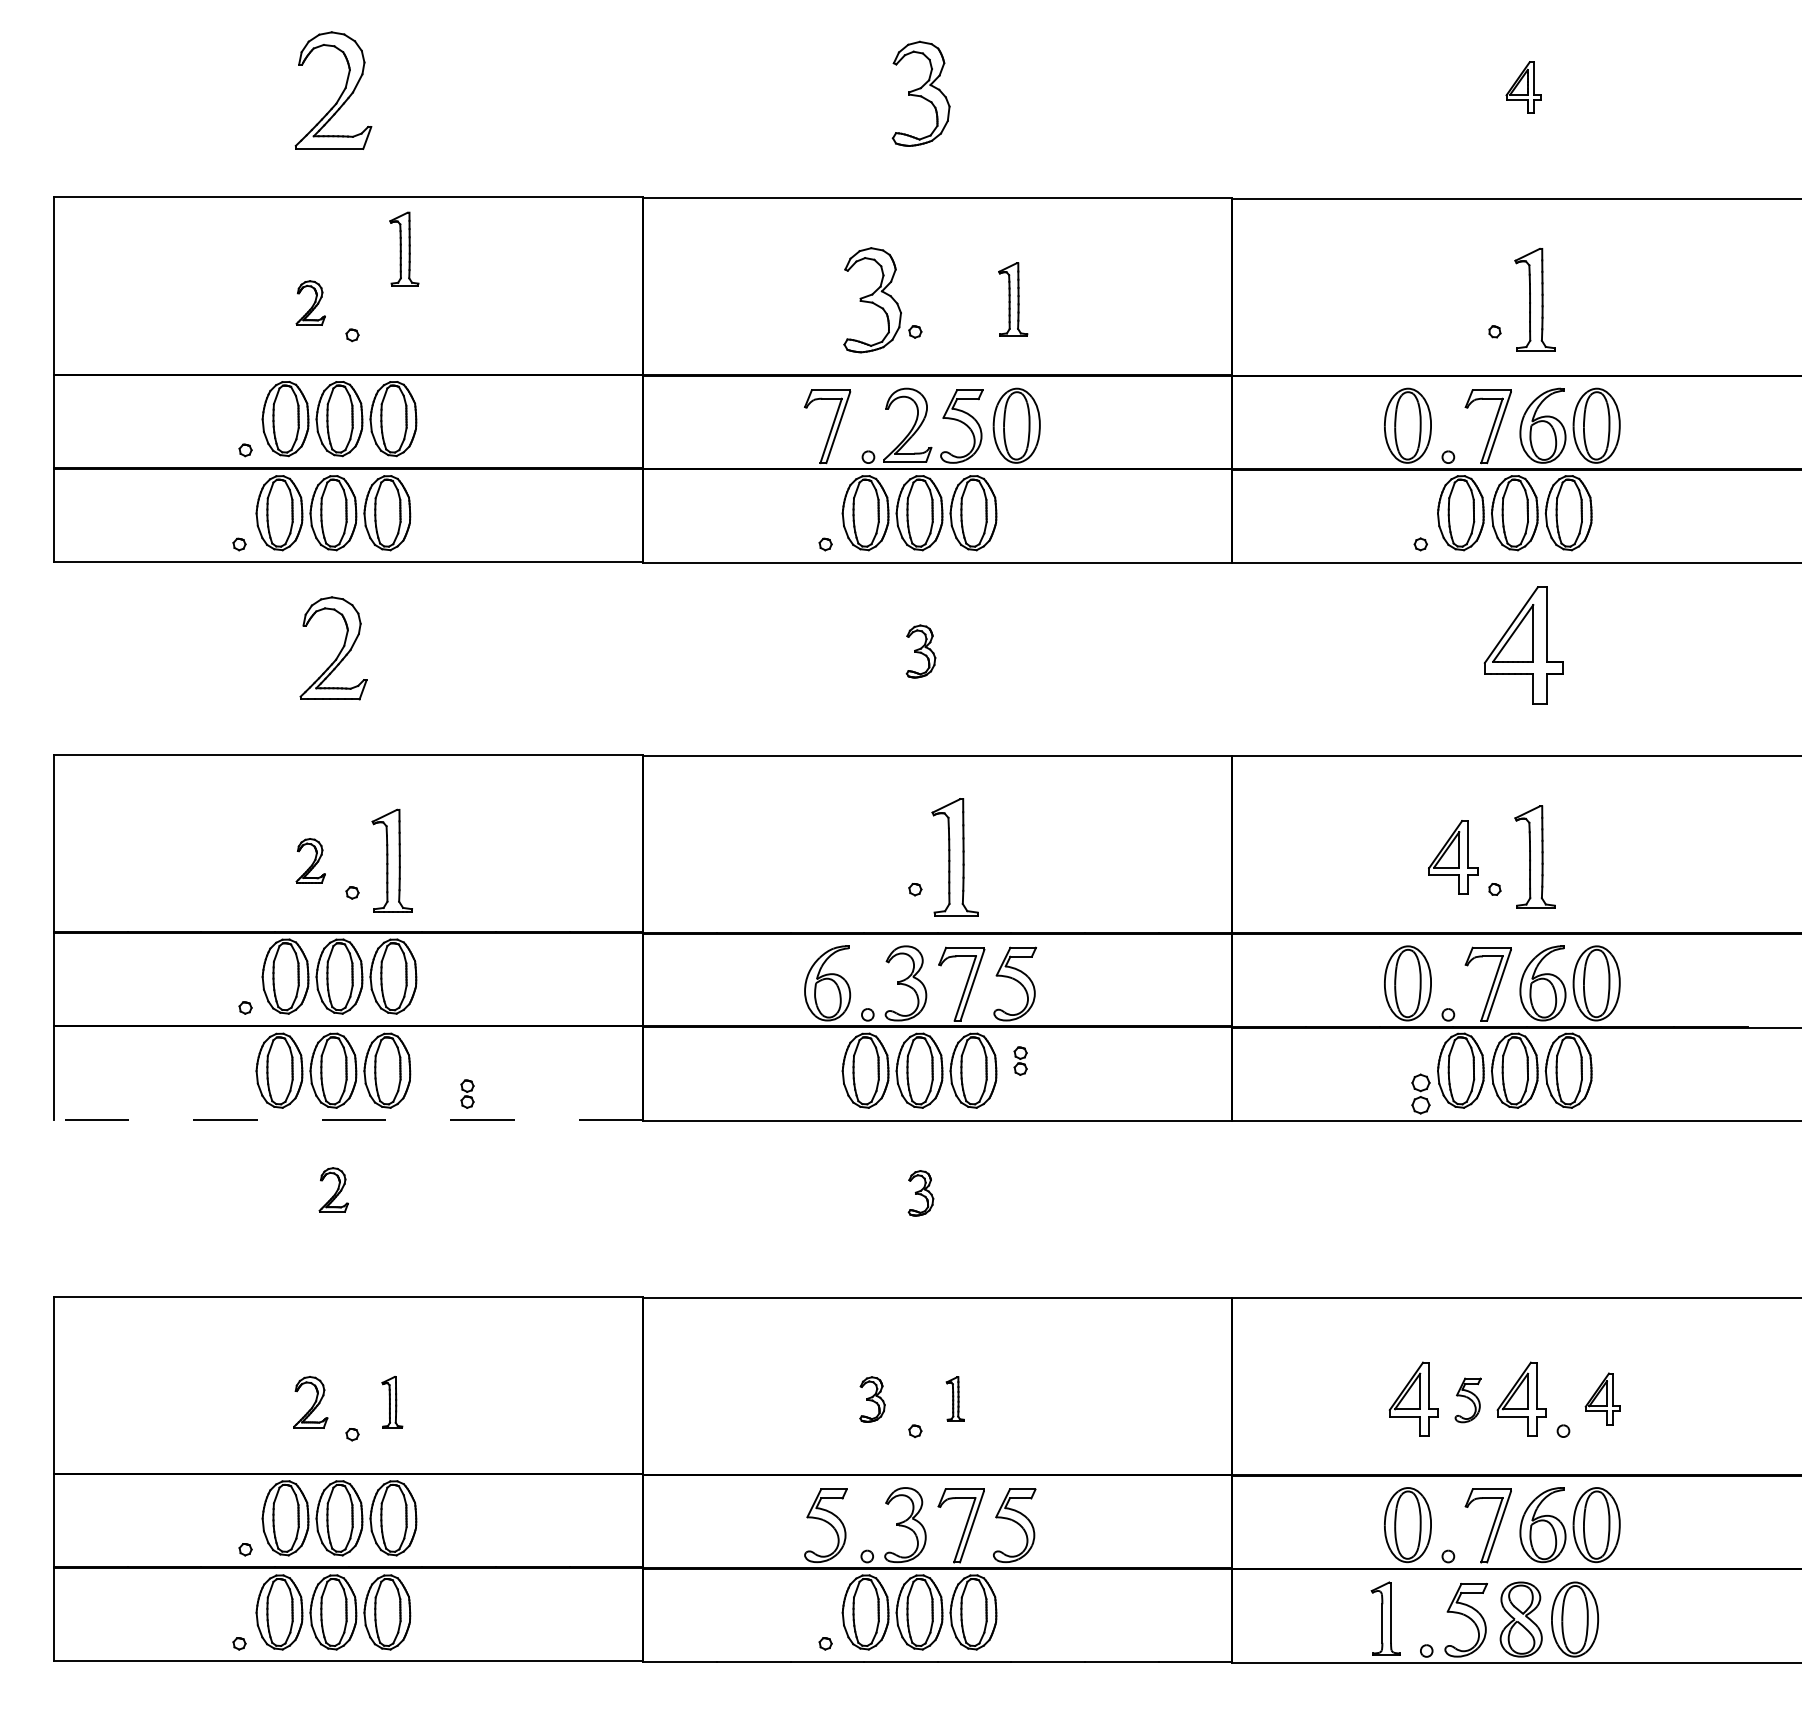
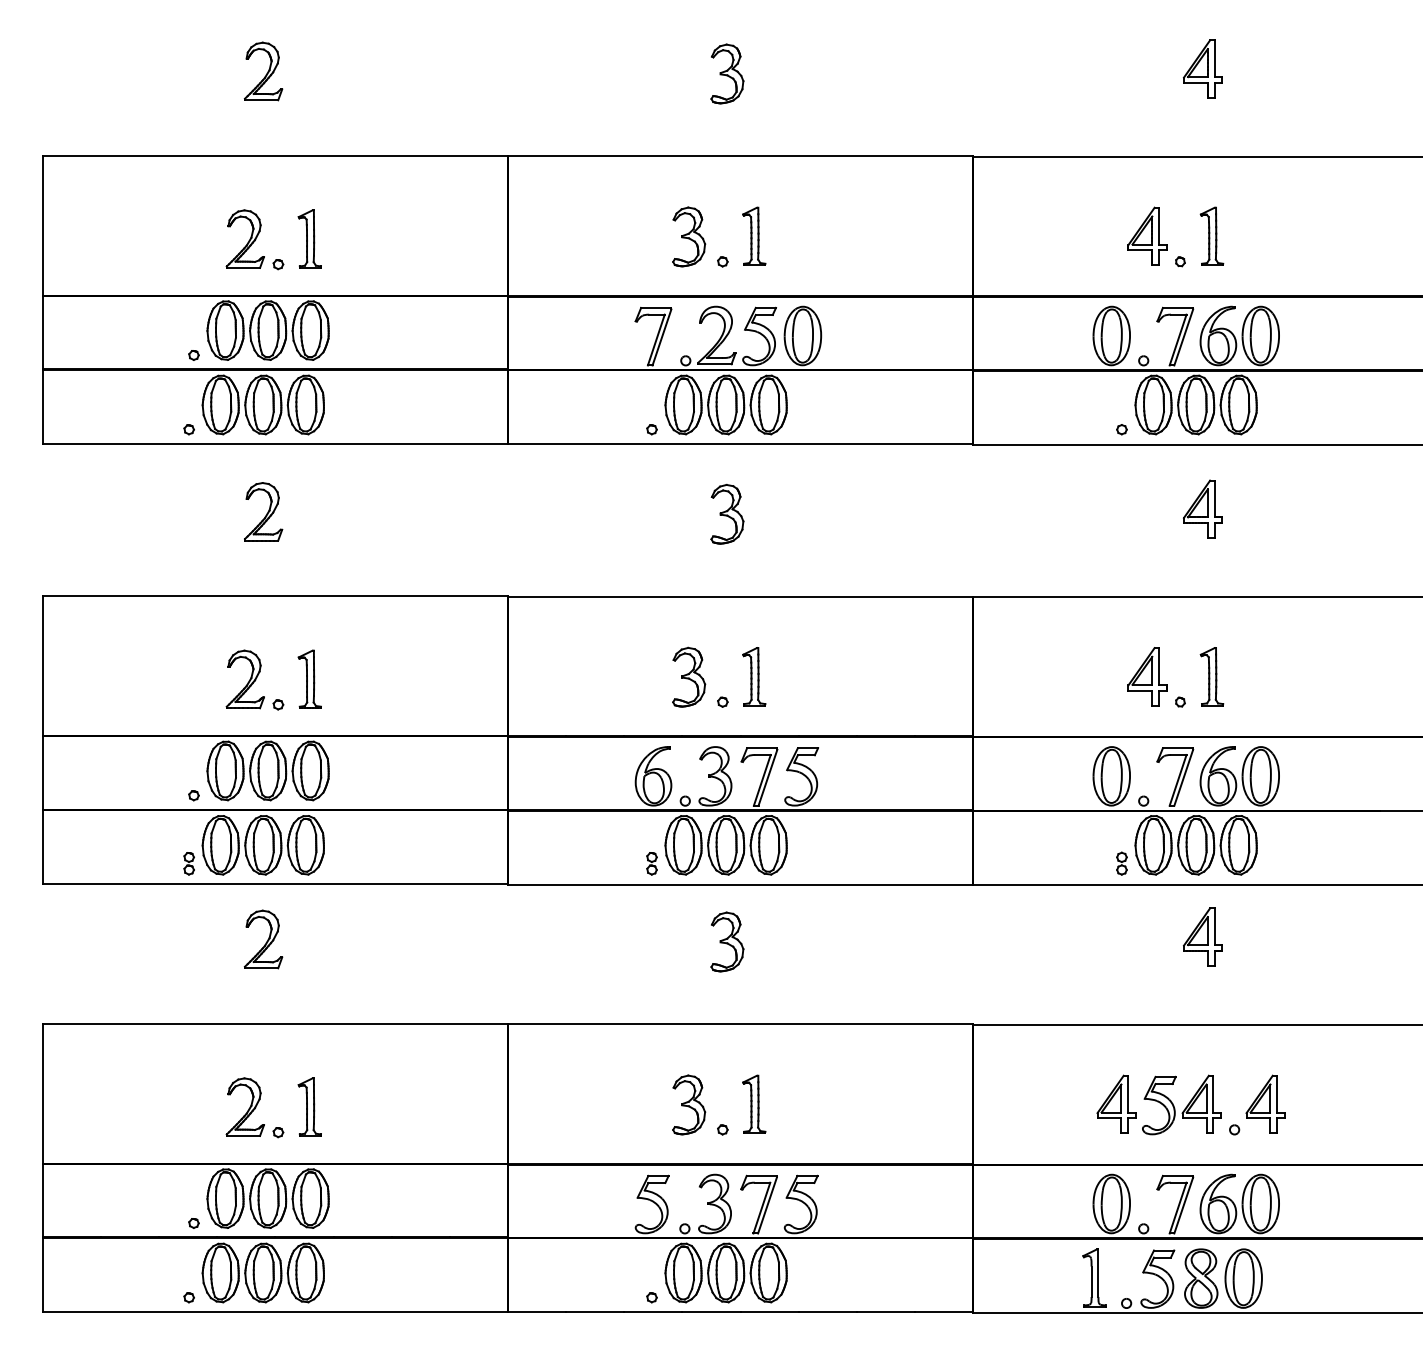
part: (1523, 87) -> (1203, 68), size x1.43
part: (333, 90) -> (263, 71), size x0.62
part: (920, 93) -> (726, 73), size x0.71
part: (404, 248) -> (309, 238), moved
part: (1013, 299) -> (754, 236), moved
part: (1453, 299) -> (1147, 236), added
part: (1534, 299) -> (1211, 236), size x0.71
part: (872, 300) -> (688, 237), size x0.71
part: (310, 302) -> (245, 238), size x1.67
part: (1523, 644) -> (1203, 508), size x0.62
part: (333, 648) -> (263, 511), size x0.71
part: (920, 651) -> (726, 514), size x1.43
part: (872, 857) -> (688, 676), added
part: (955, 857) -> (754, 676), size x0.62
part: (1534, 857) -> (1211, 676), size x0.71
part: (310, 860) -> (245, 679), size x1.67
part: (392, 860) -> (309, 679), size x0.71
part: (1020, 1060) -> (651, 863), moved
part: (467, 1093) -> (189, 863), moved
part: (1420, 1093) -> (1121, 863), size x0.71
line: (348, 1119) -> (275, 883), dashed -> solid
part: (1523, 1186) -> (1203, 936), added
part: (333, 1189) -> (263, 939), size x1.67
part: (920, 1193) -> (726, 942), size x1.67
part: (955, 1398) -> (754, 1104), size x1.67
part: (1602, 1398) -> (1265, 1104), size x1.43
part: (872, 1399) -> (688, 1104), size x1.67
part: (1467, 1400) -> (1158, 1105), size x1.67
part: (310, 1402) -> (245, 1107), size x1.43
part: (392, 1402) -> (309, 1107), size x1.43

